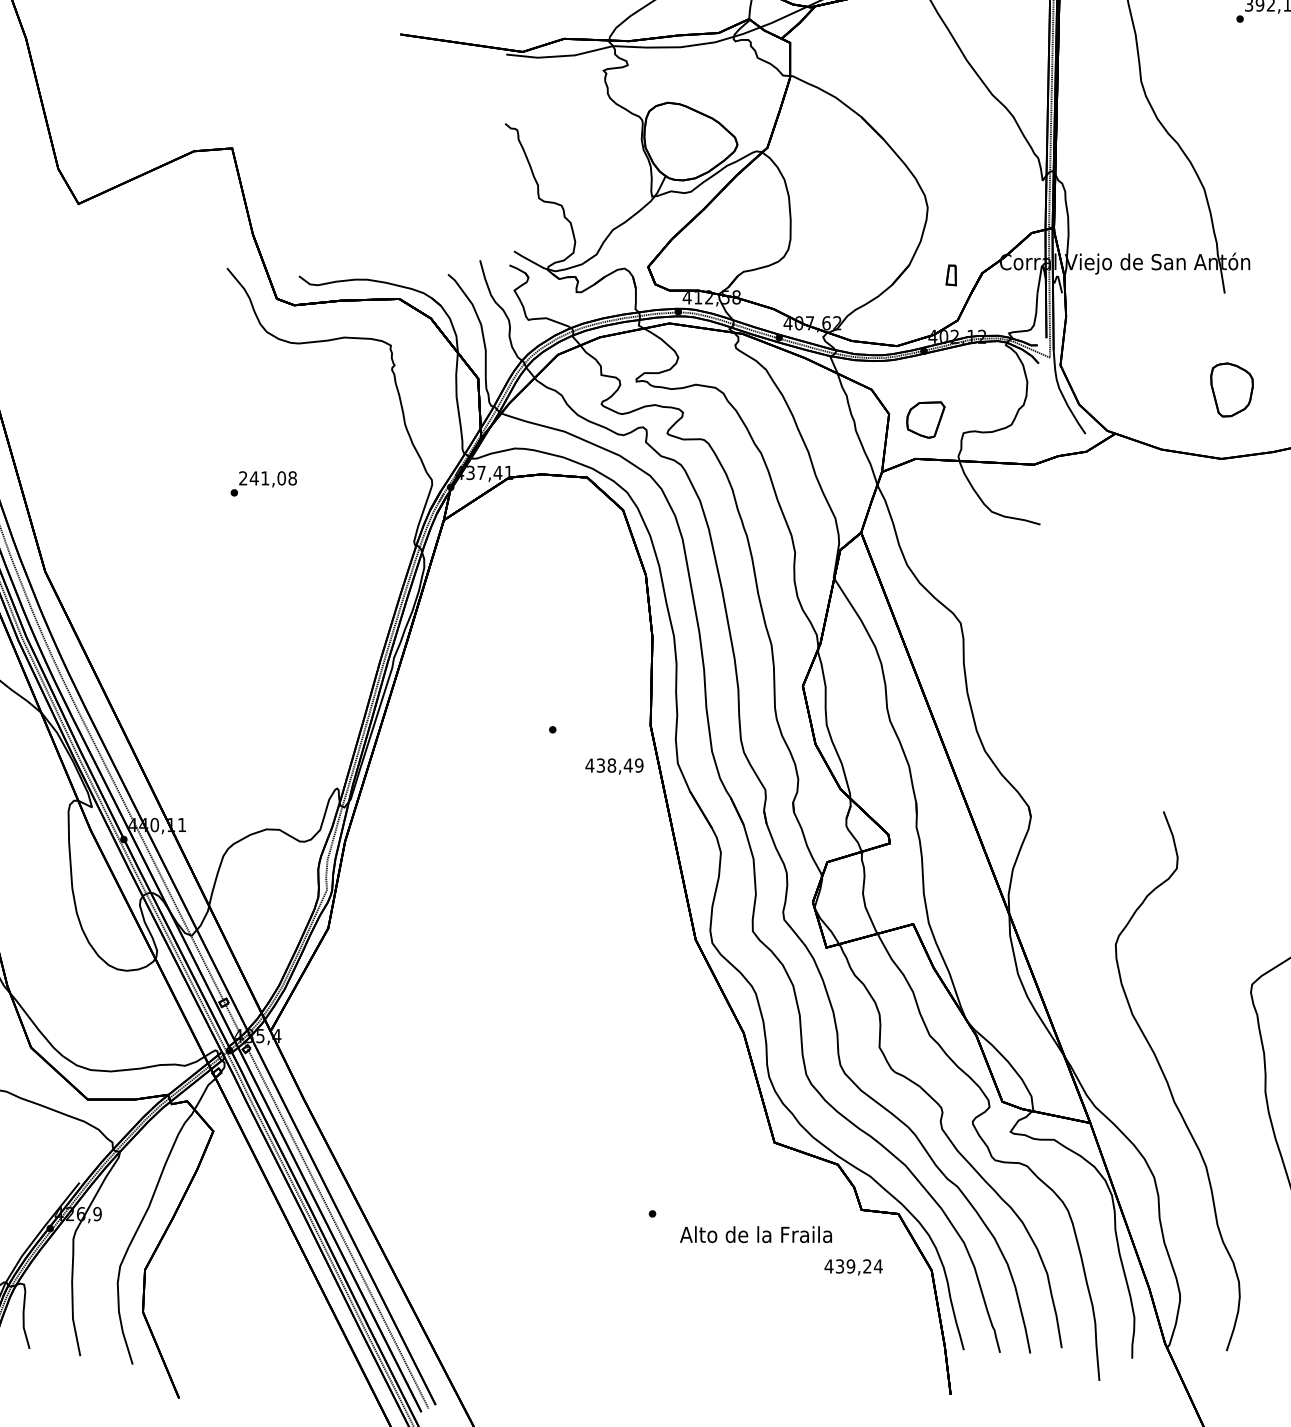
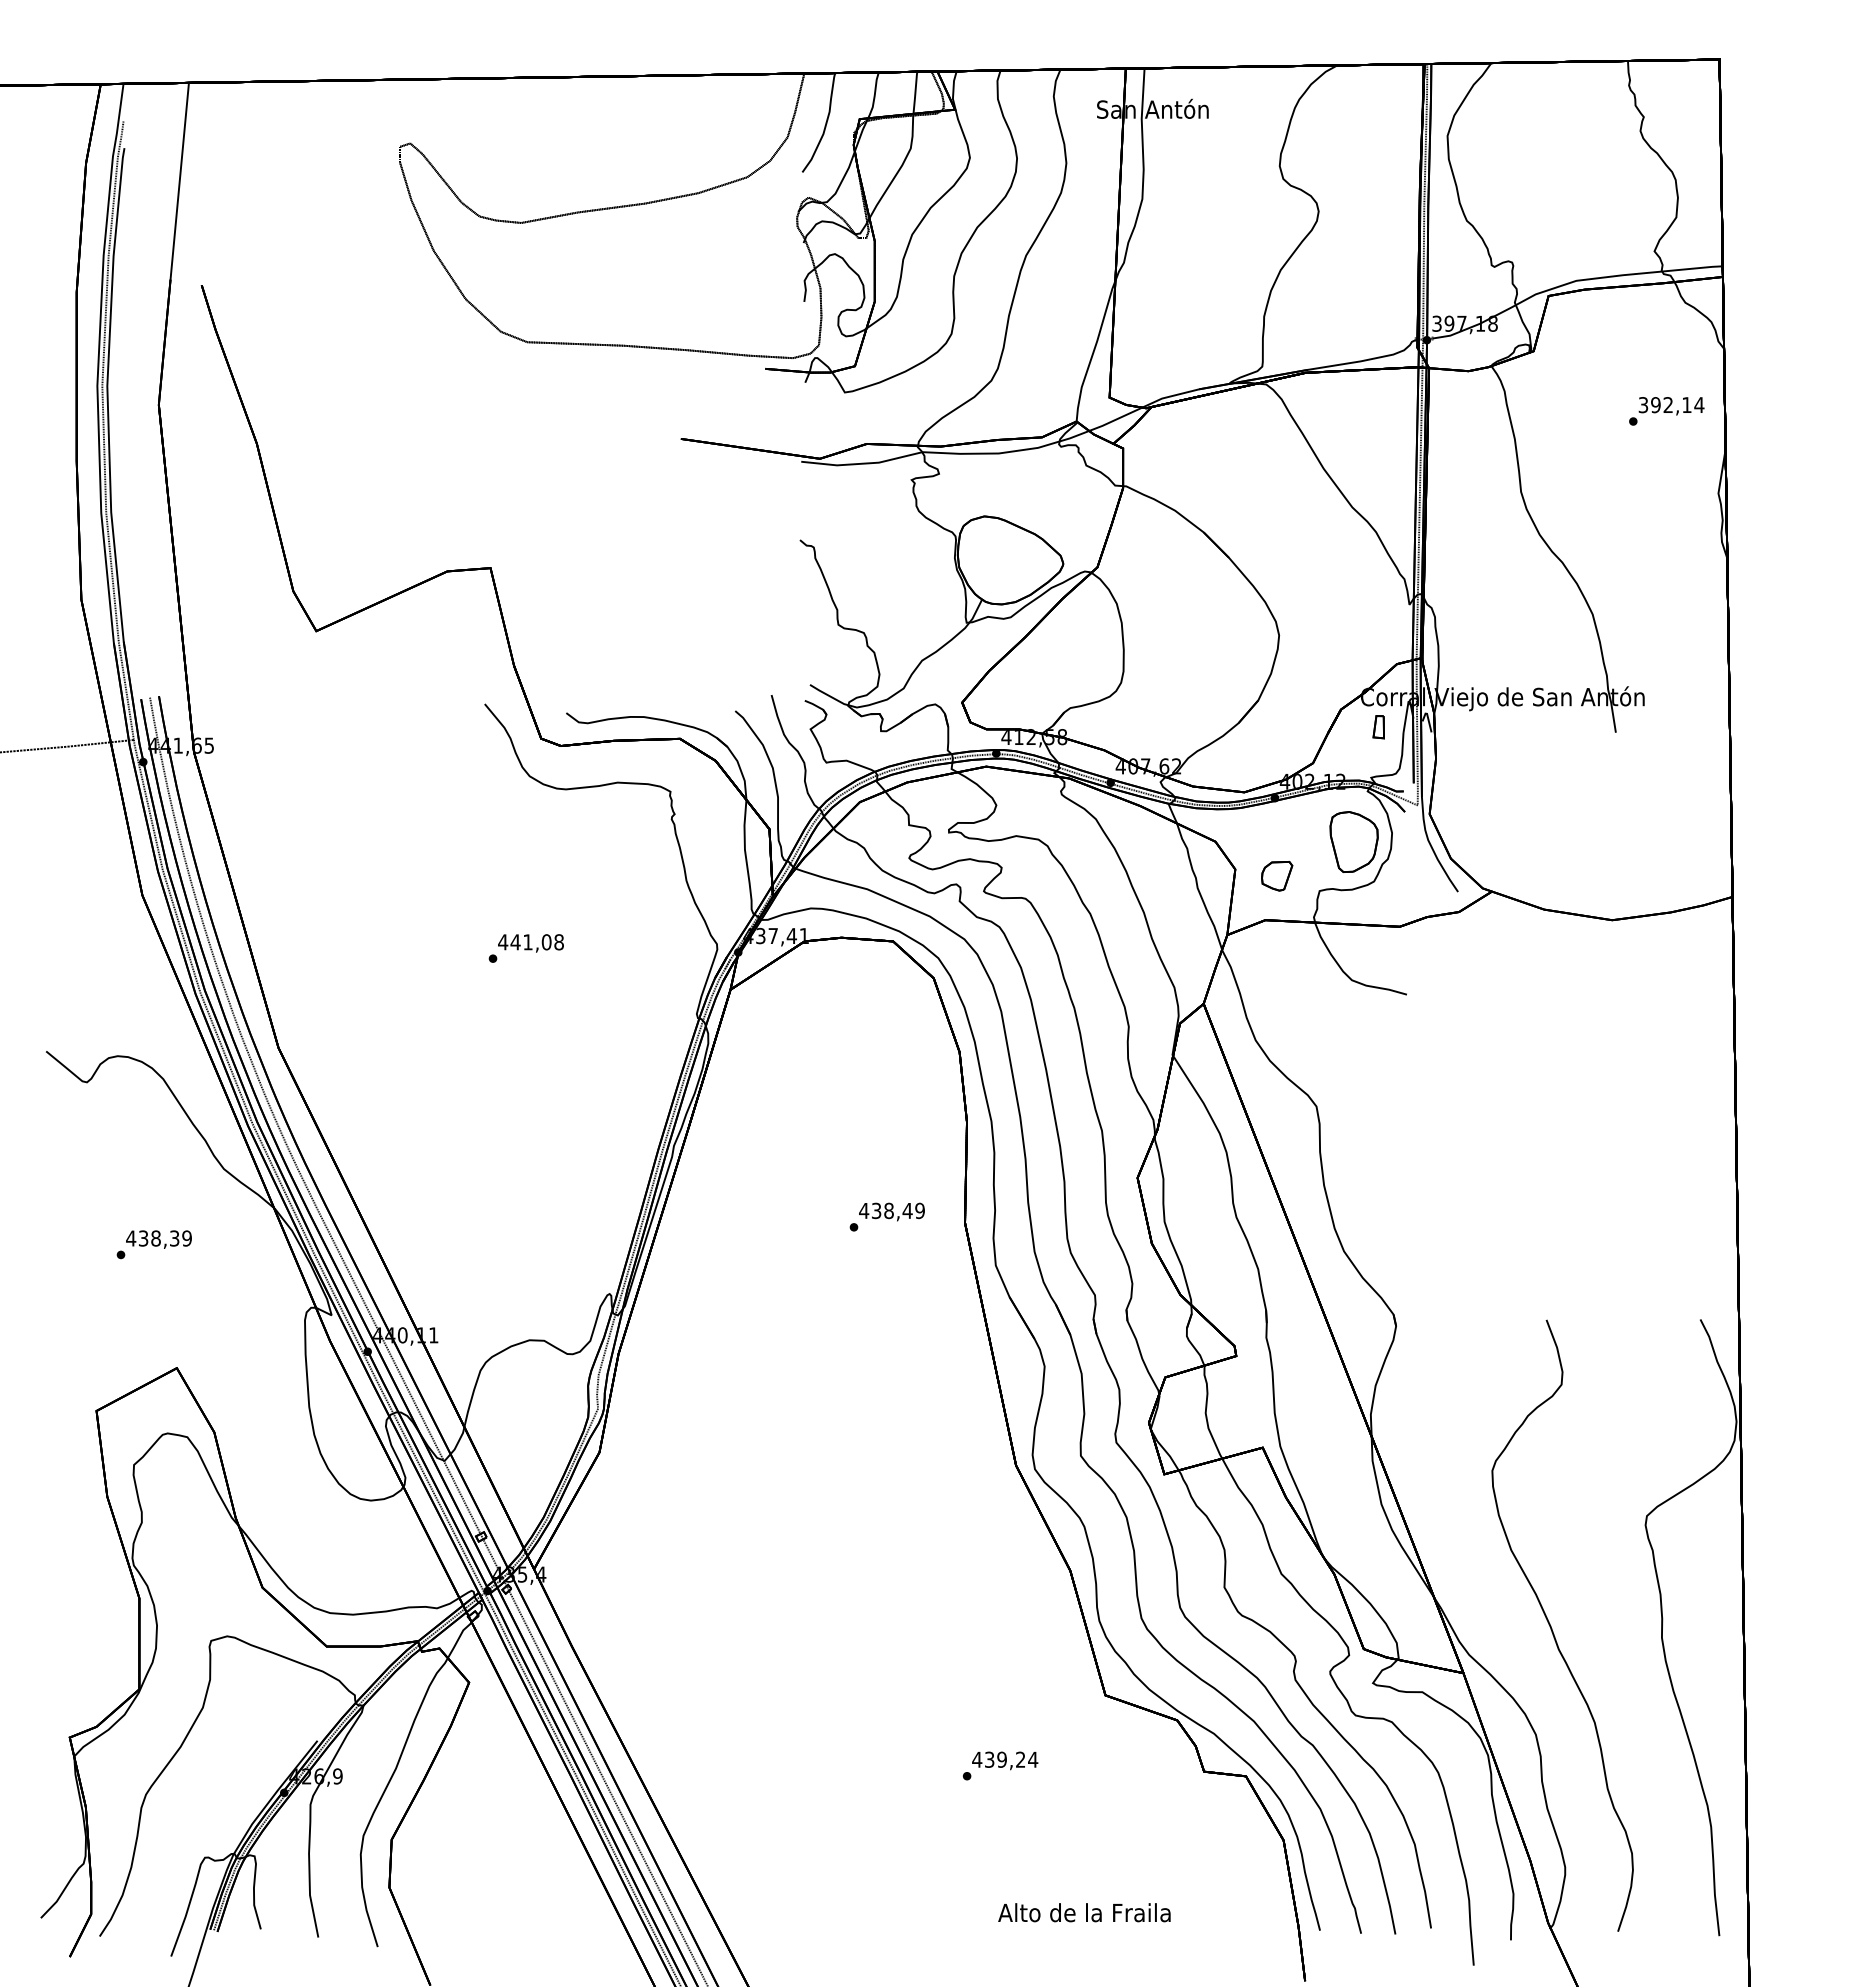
part: (950, 275) -> (1378, 727), moved
part: (1231, 389) -> (1353, 841), moved
part: (926, 420) -> (1277, 876), size x0.71
text: (243, 478) -> (503, 942), 241,08 -> 441,08
text: (614, 766) -> (891, 1211), moved
text: (756, 1234) -> (1084, 1912), moved
text: (853, 1267) -> (1005, 1760), moved

